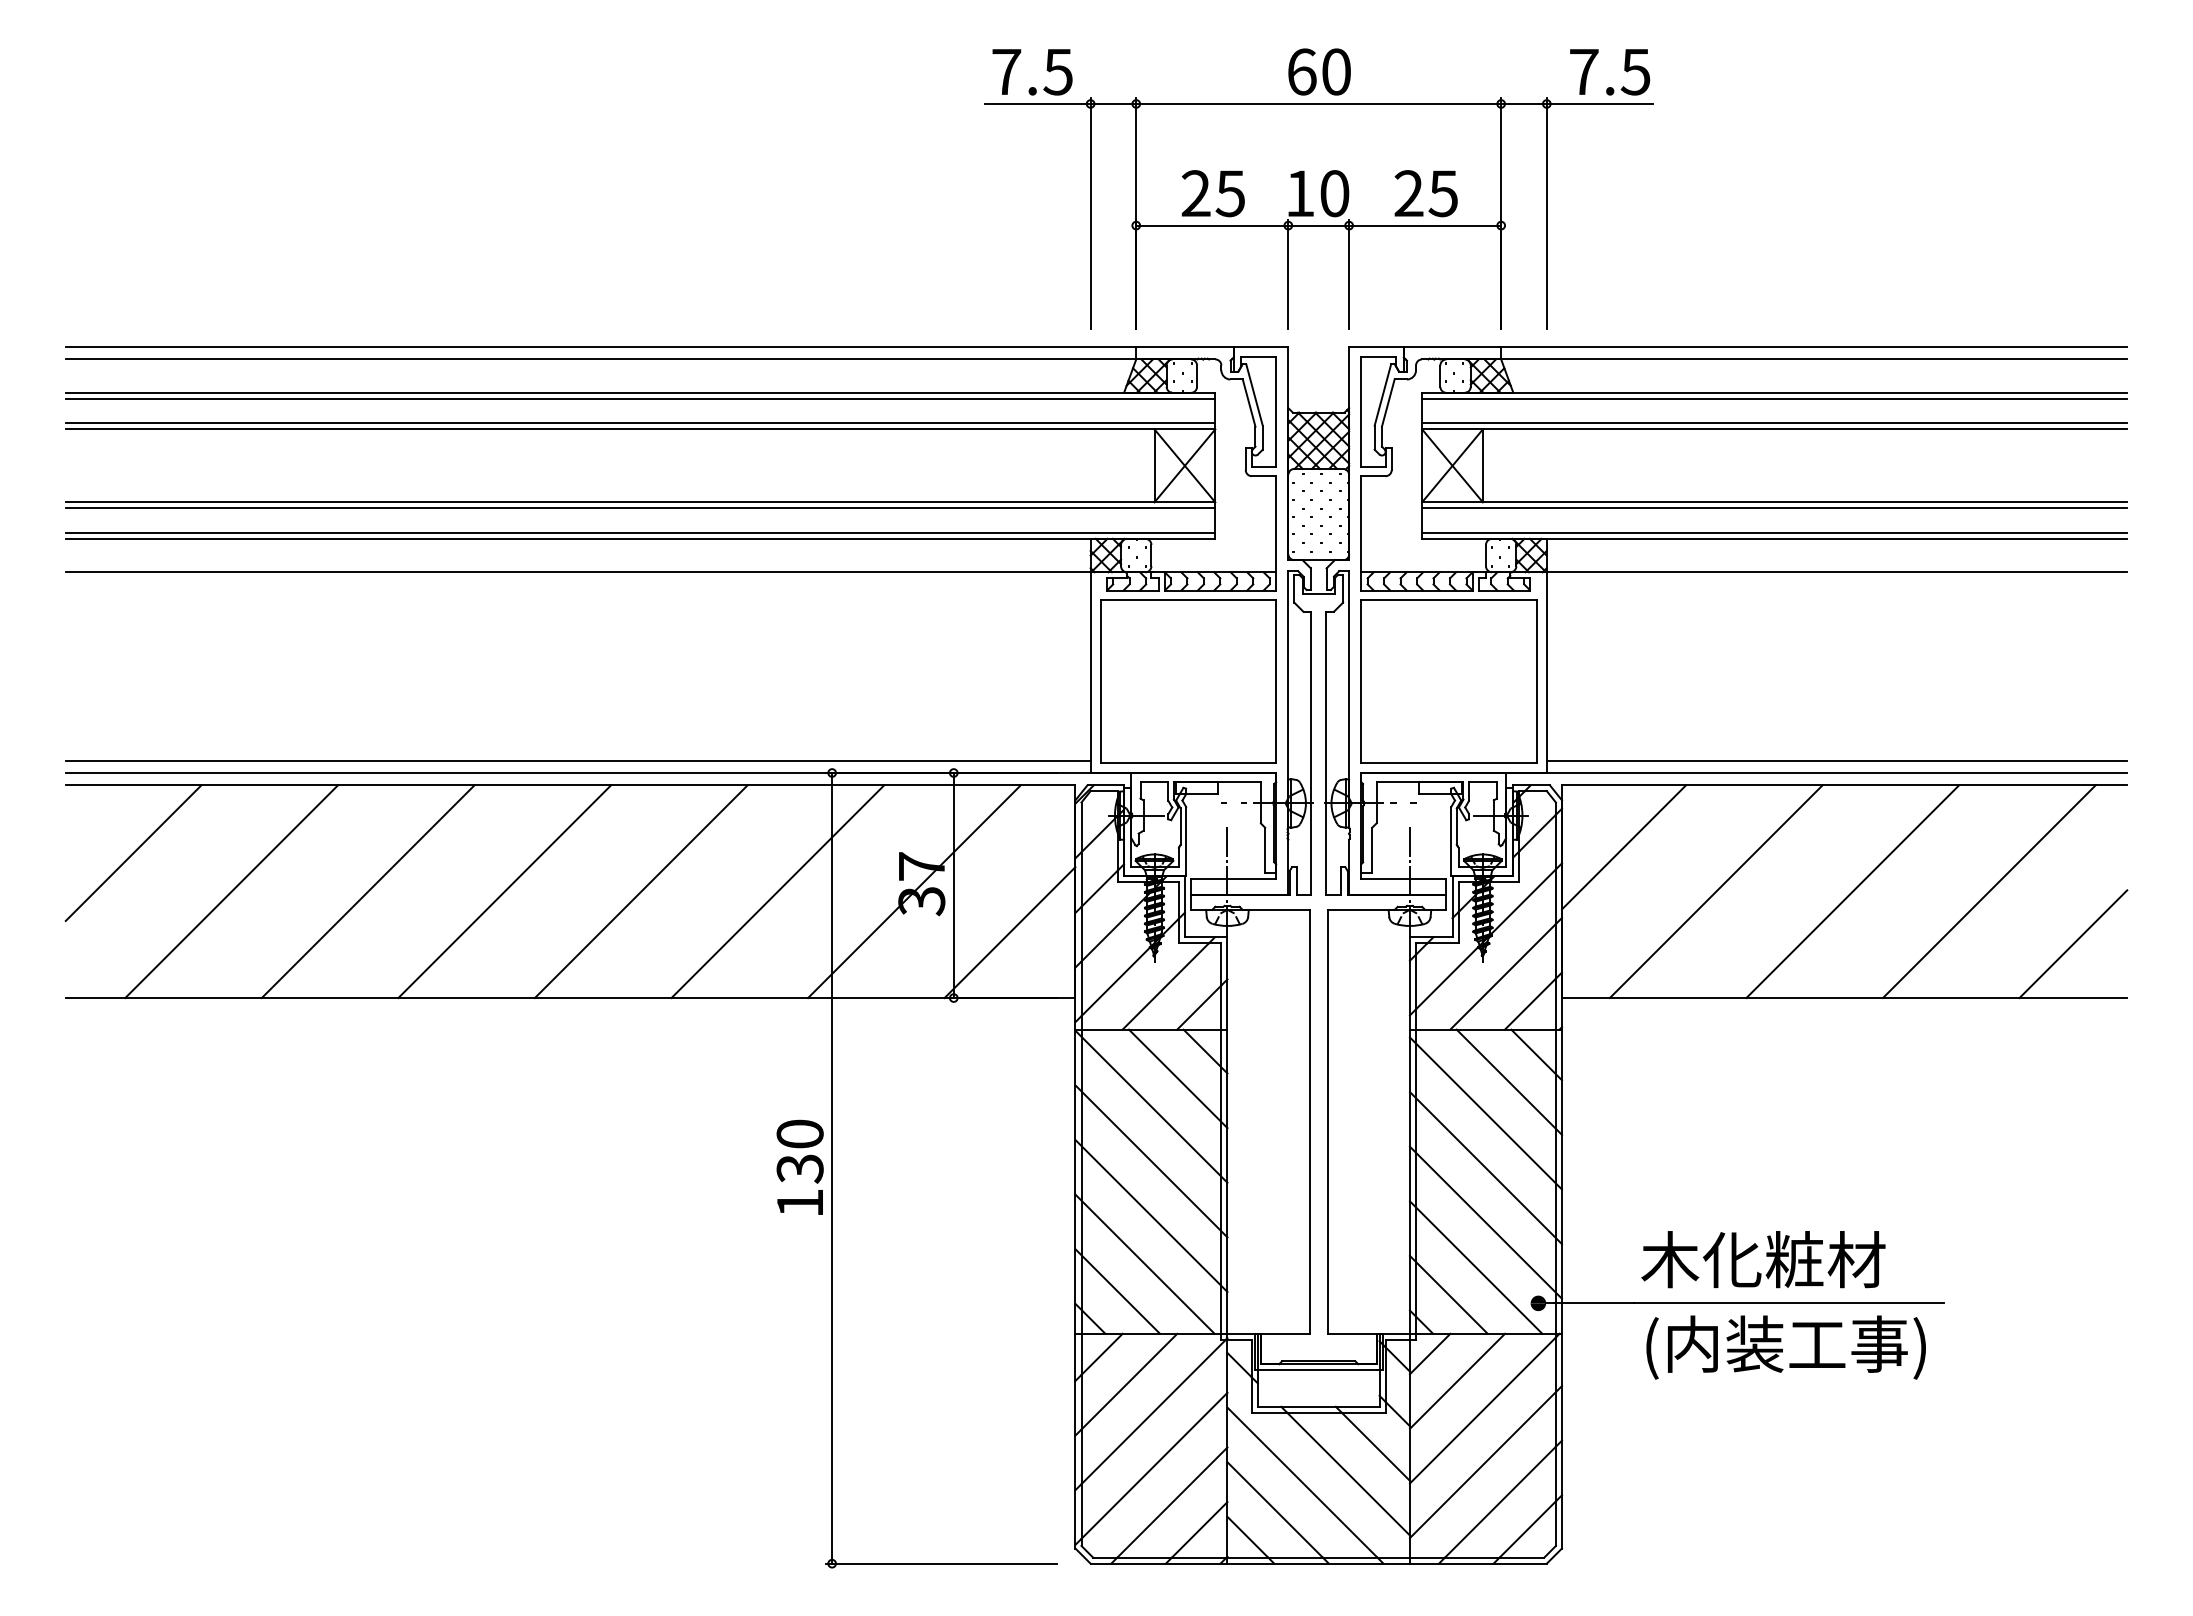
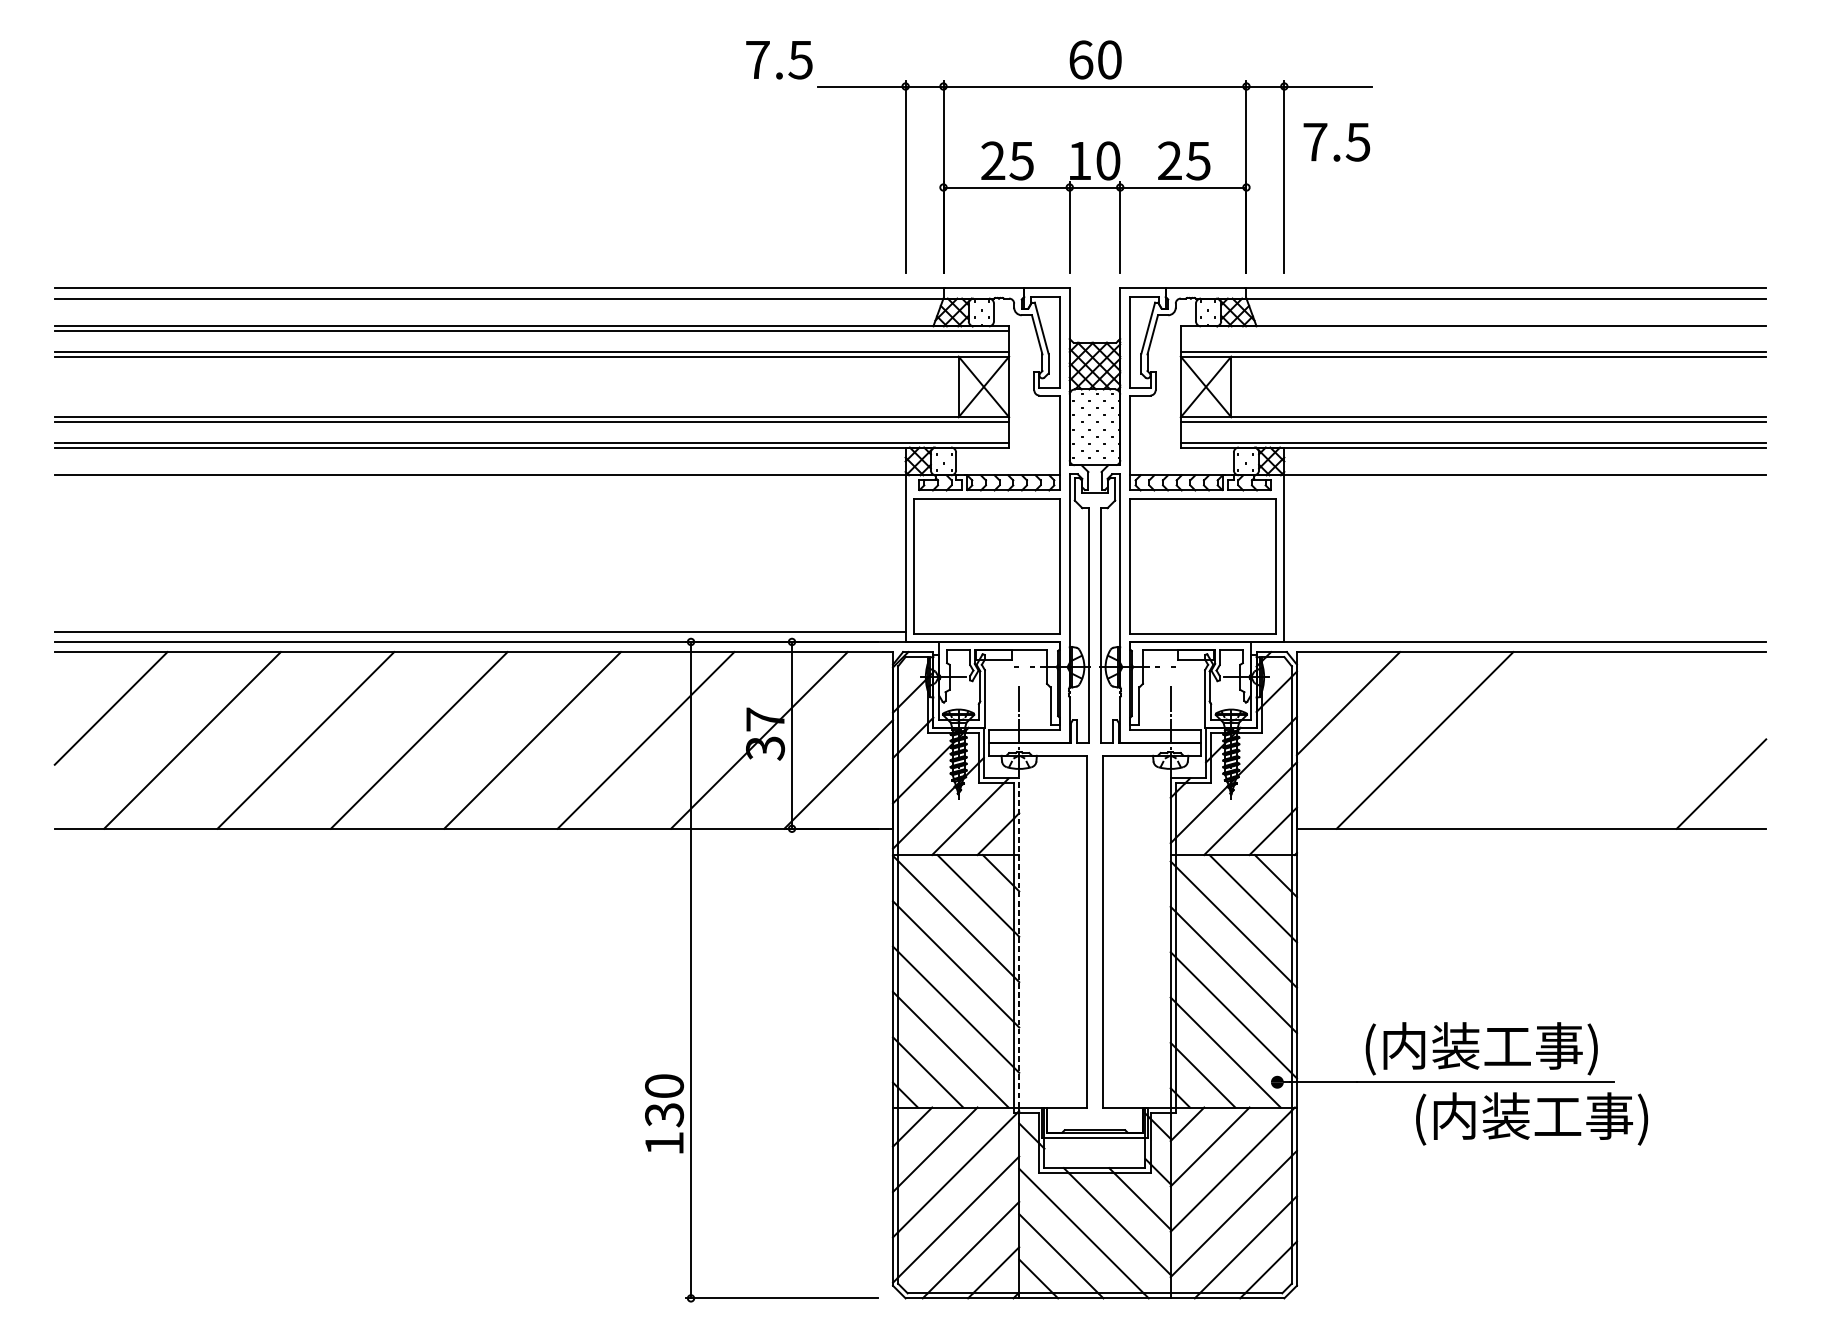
text: (1032, 72) -> (779, 60), moved
text: (1610, 72) -> (1337, 142), moved
line: (1774, 398) -> (1473, 331), removed
line: (1836, 760) -> (1524, 631), removed
line: (1852, 891) -> (1538, 740), removed
line: (1988, 891) -> (1651, 740), removed
line: (1227, 1135) -> (1019, 942), solid -> dashed
text: (799, 1166) -> (663, 1113), moved
text: (1782, 1263) -> (1480, 1049), 木化粧材 -> (内装工事)
text: (1785, 1347) -> (1531, 1118), moved

